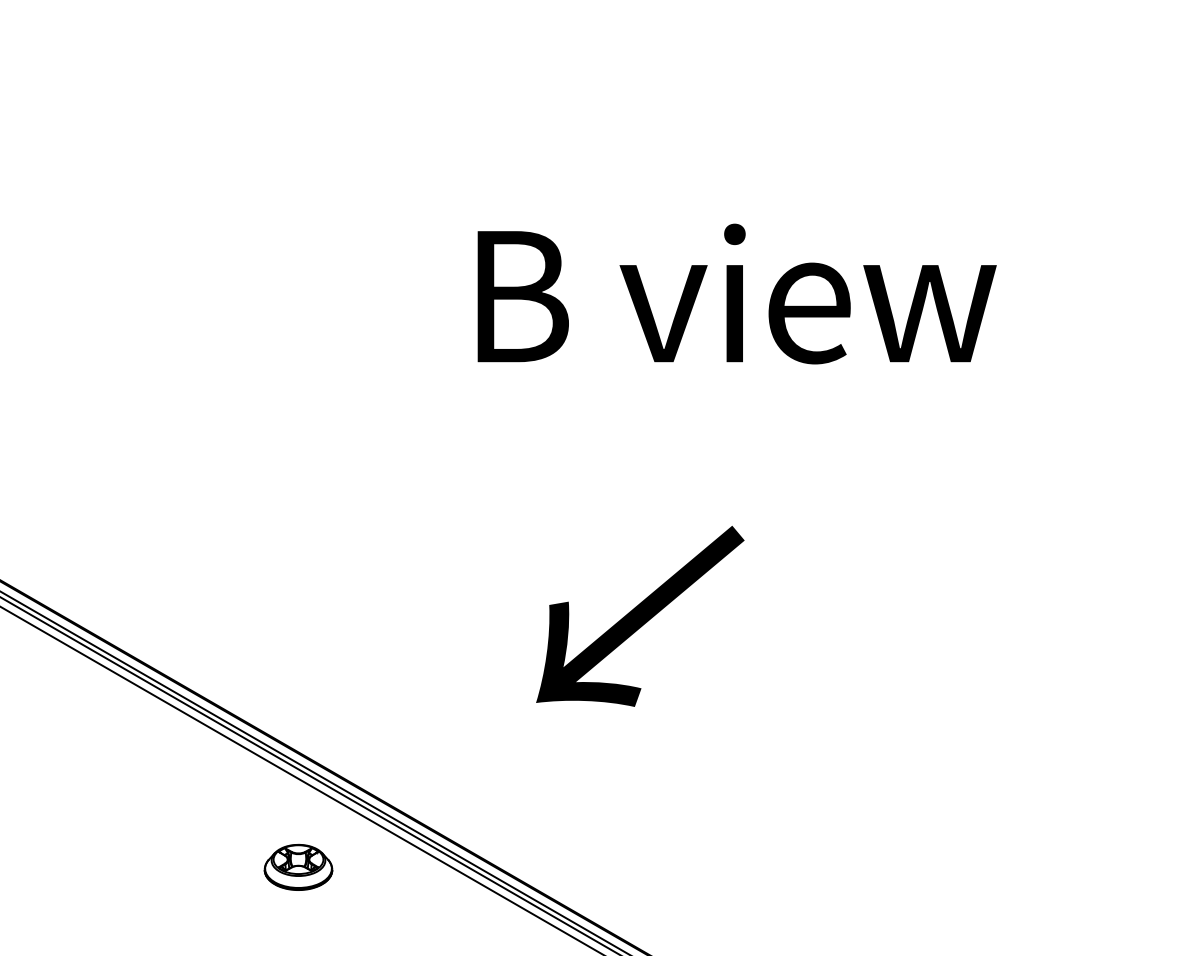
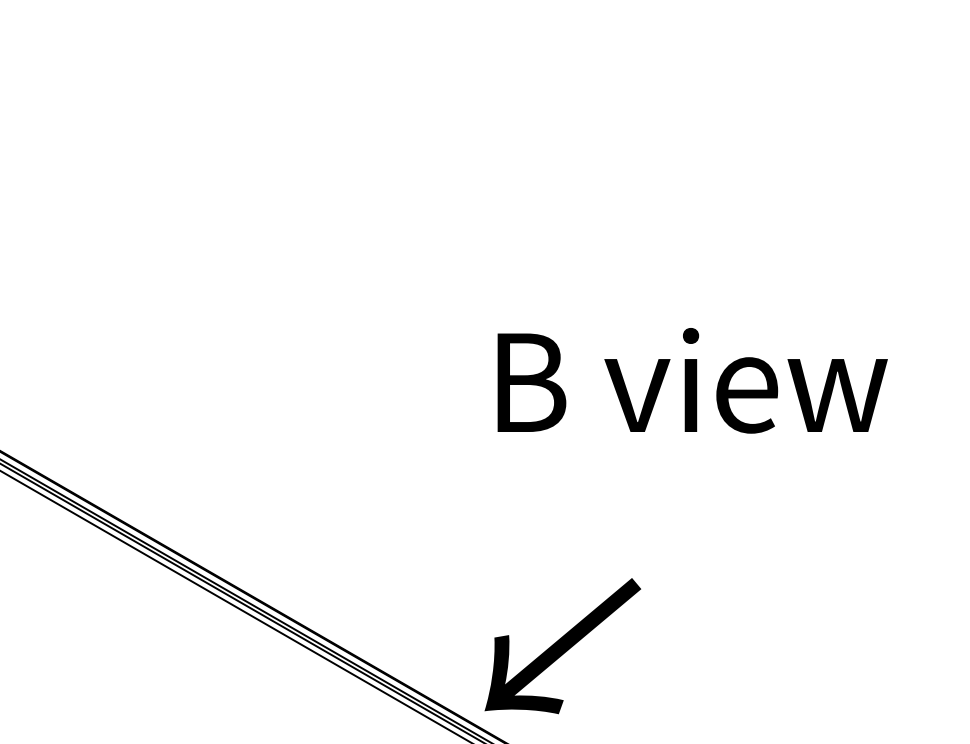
text: (736, 293) -> (692, 380), moved
text: (639, 616) -> (562, 646), moved
part: (297, 866) -> (305, 713), removed

